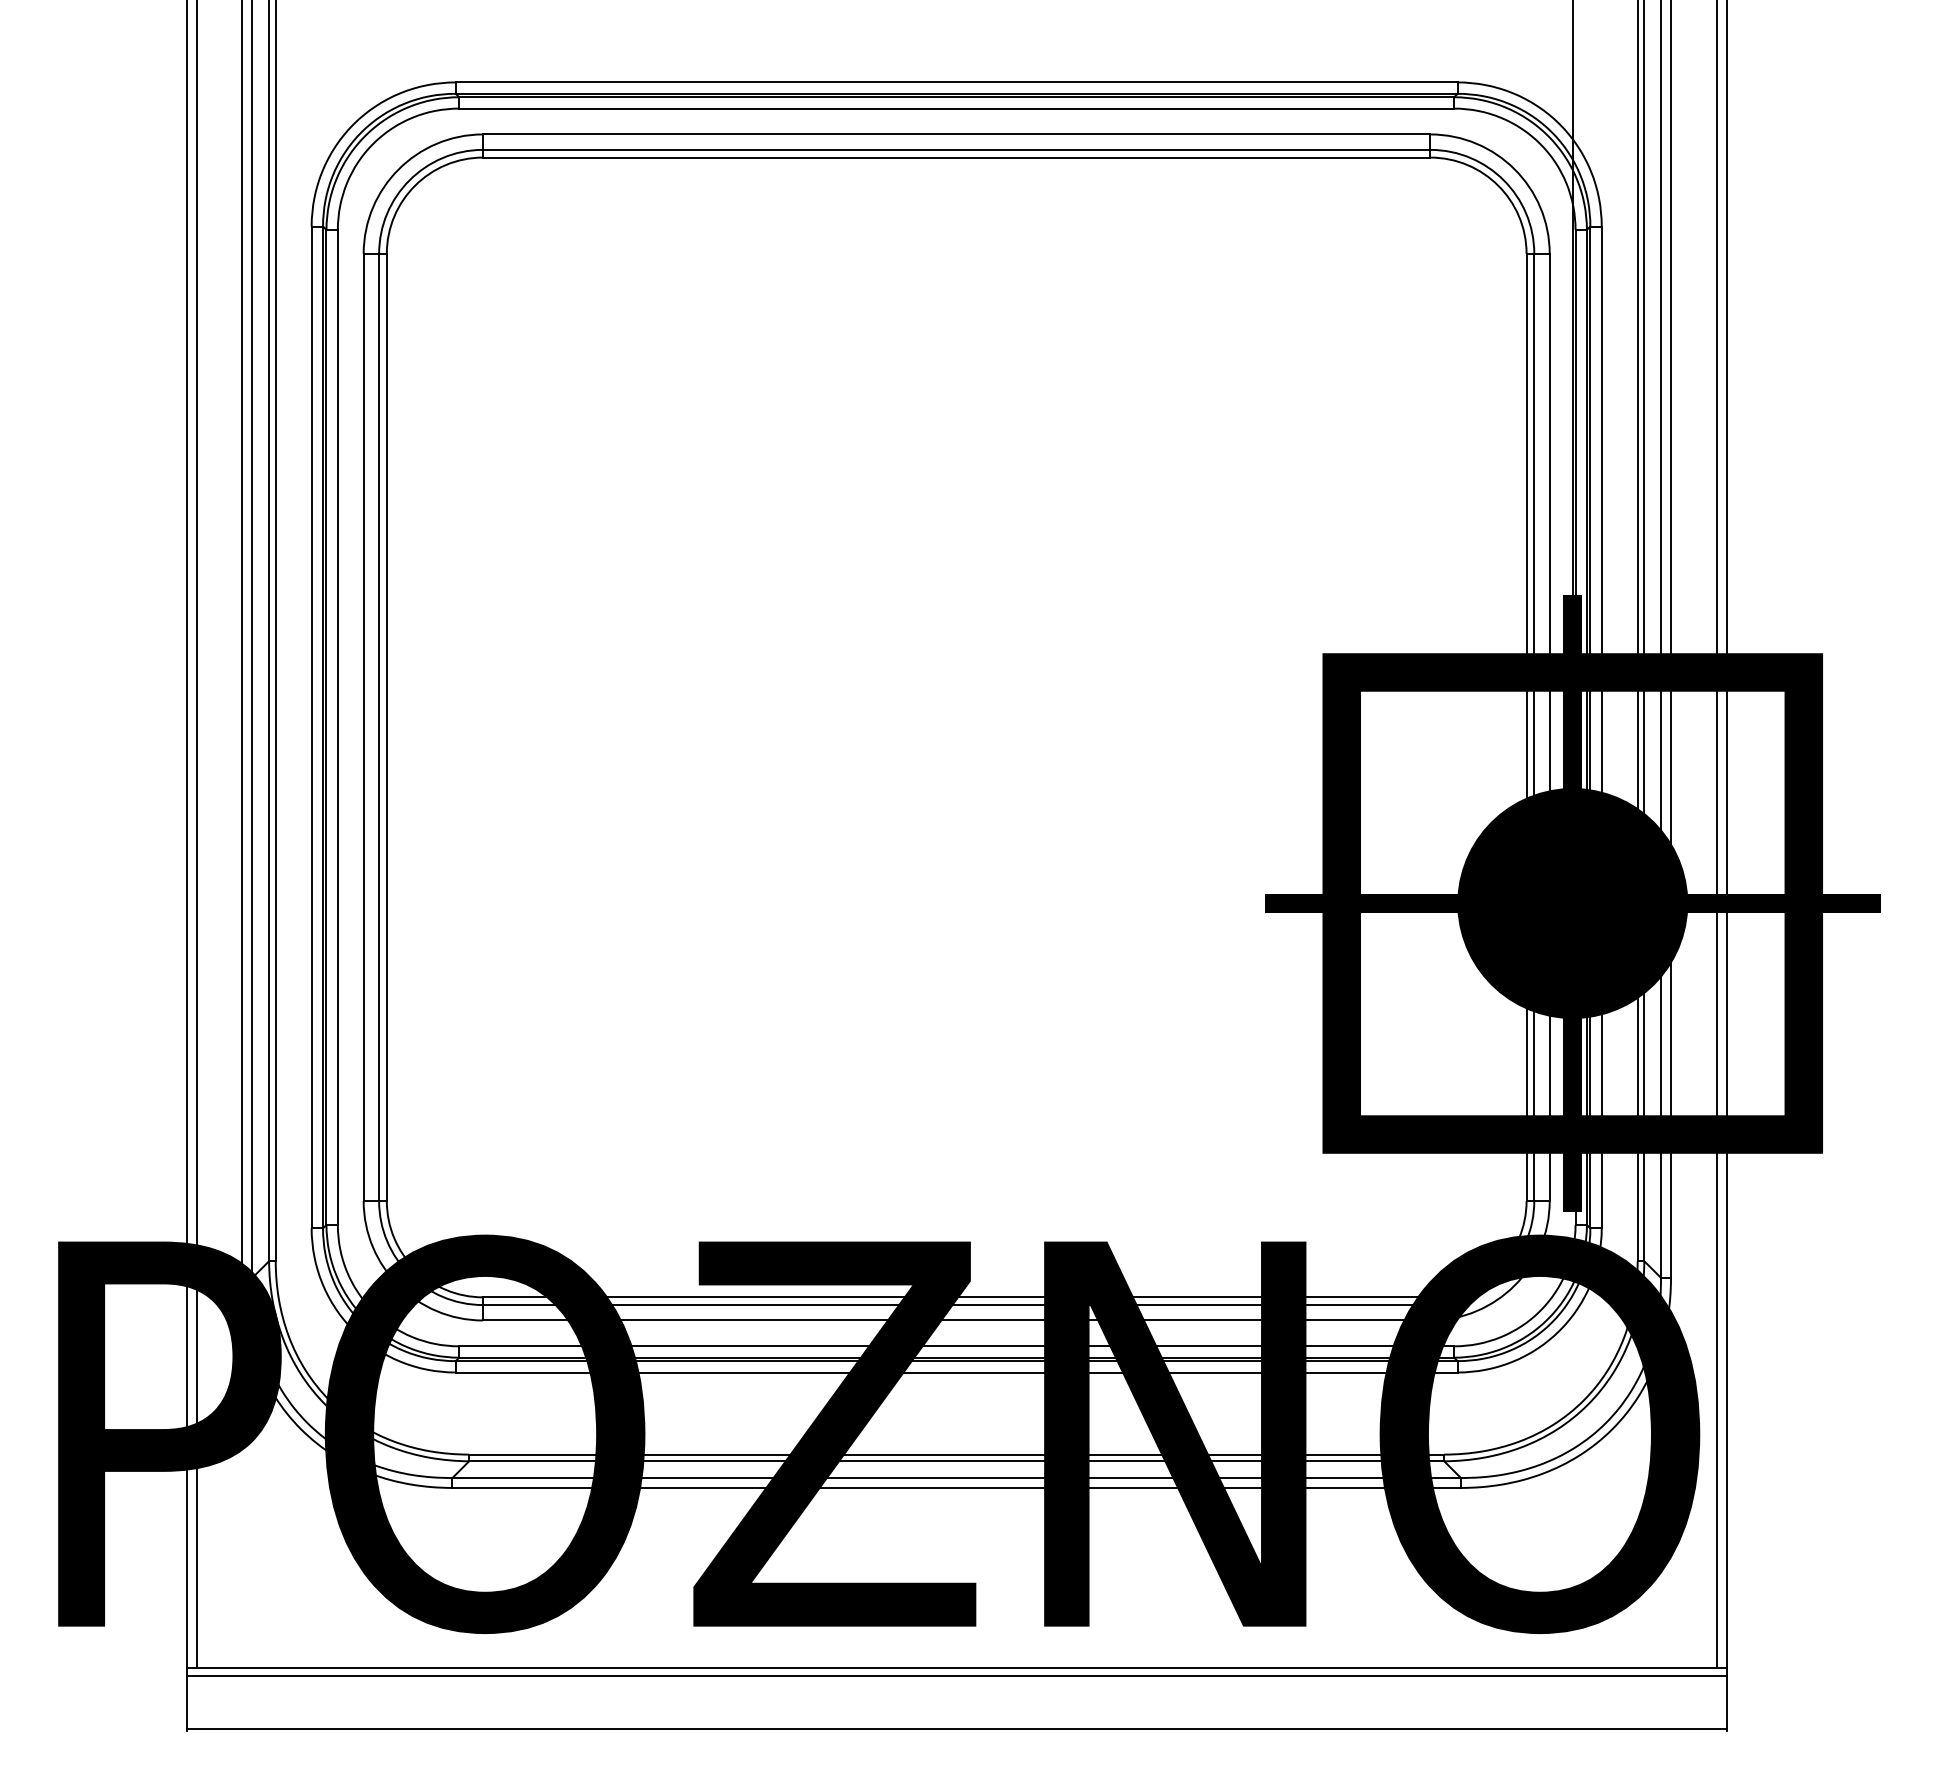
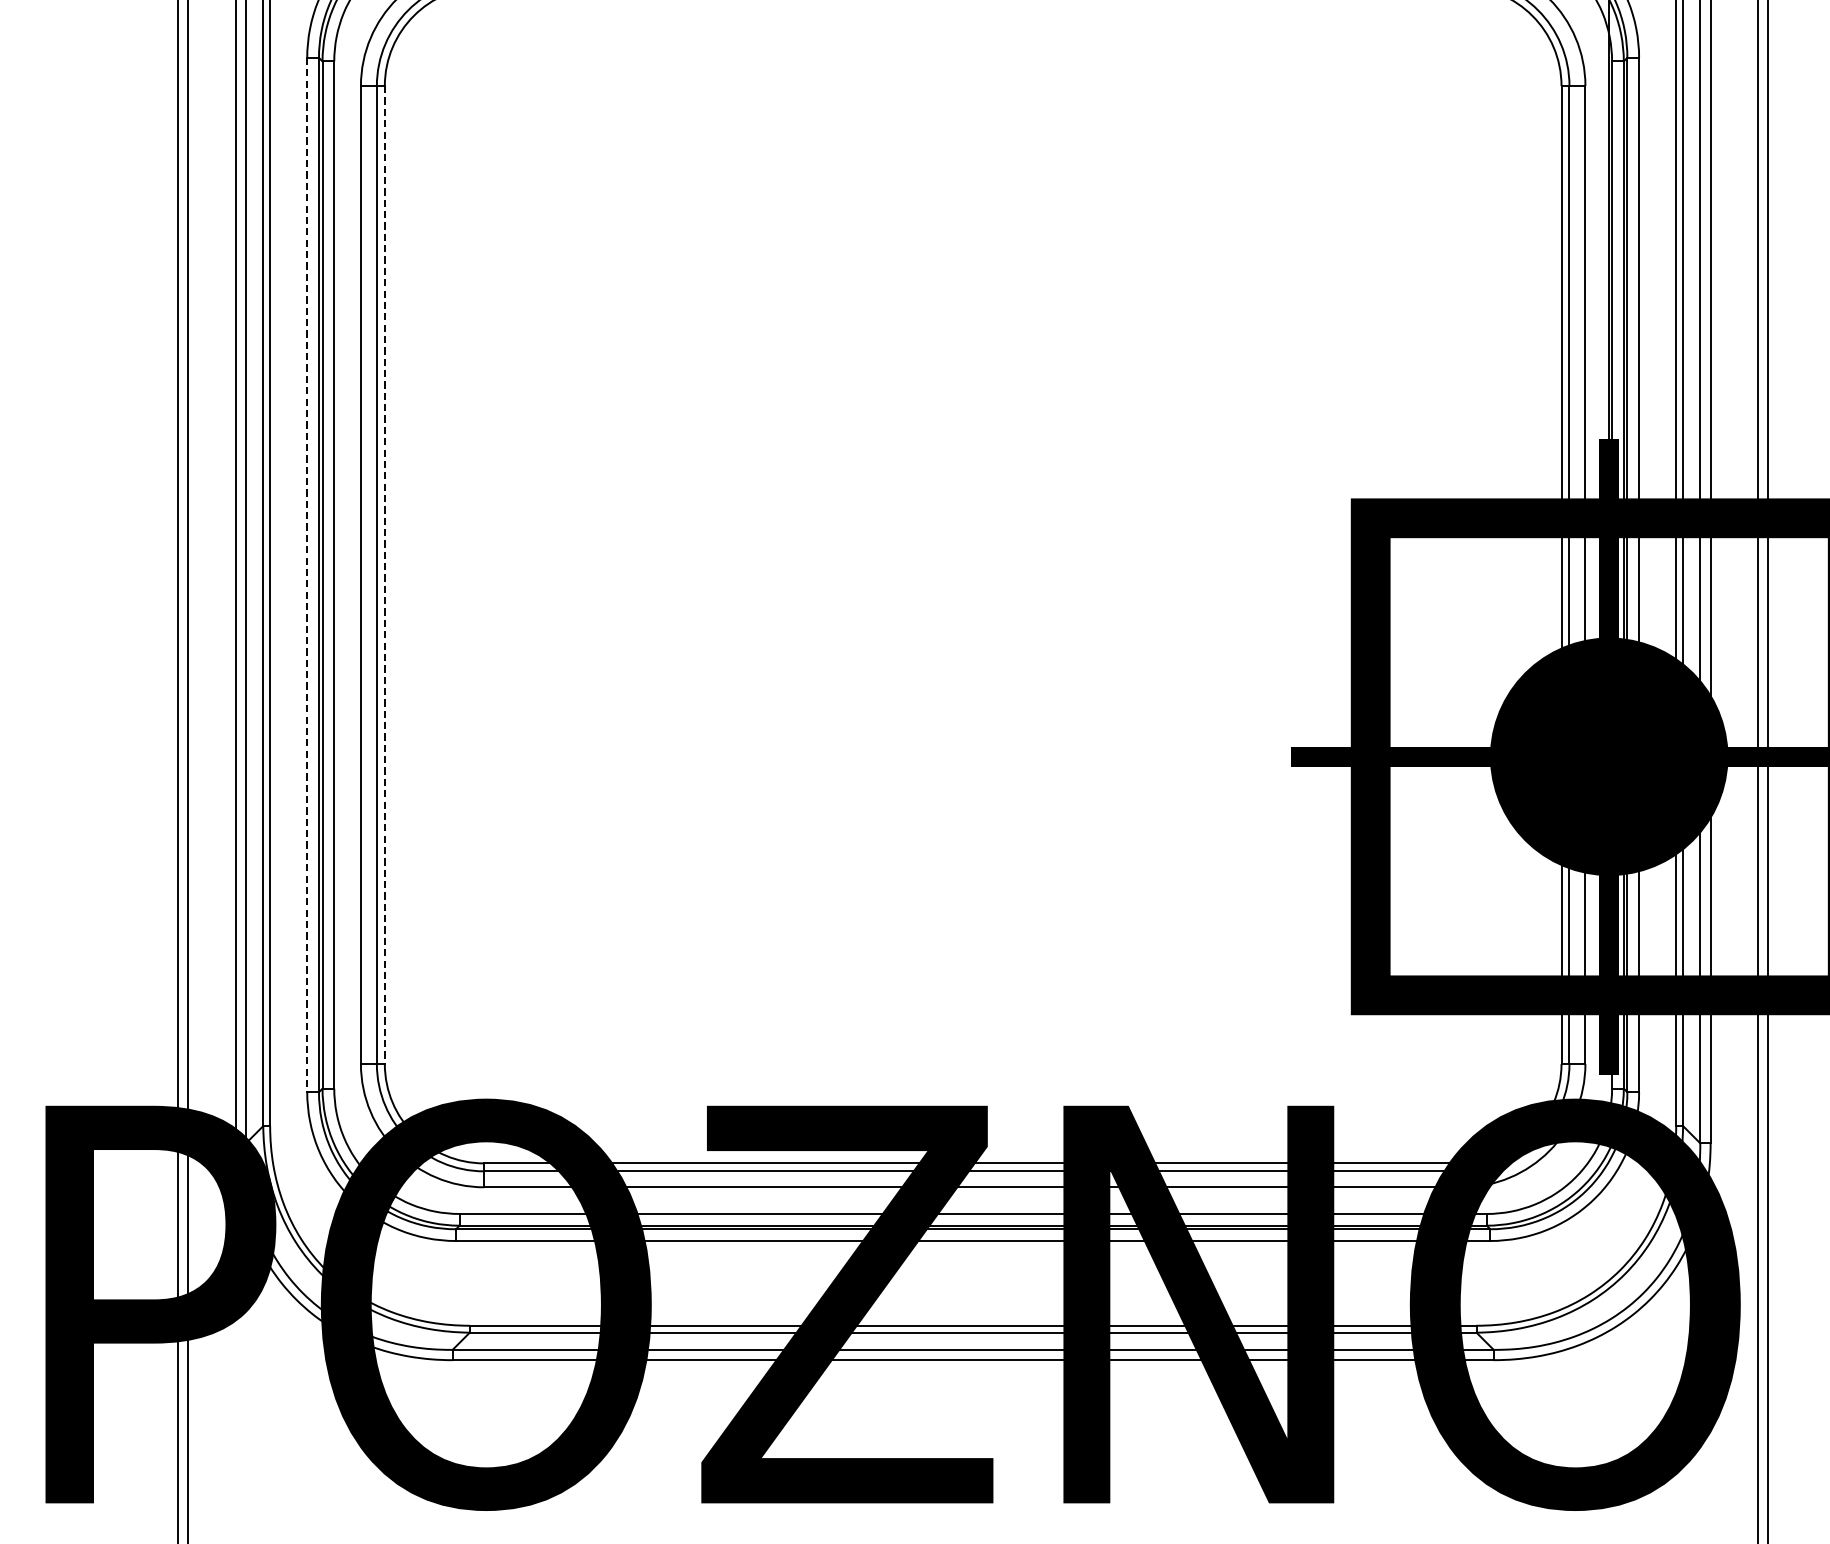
line: (311, 727) -> (307, 575), solid -> dashed
line: (386, 727) -> (384, 575), solid -> dashed

